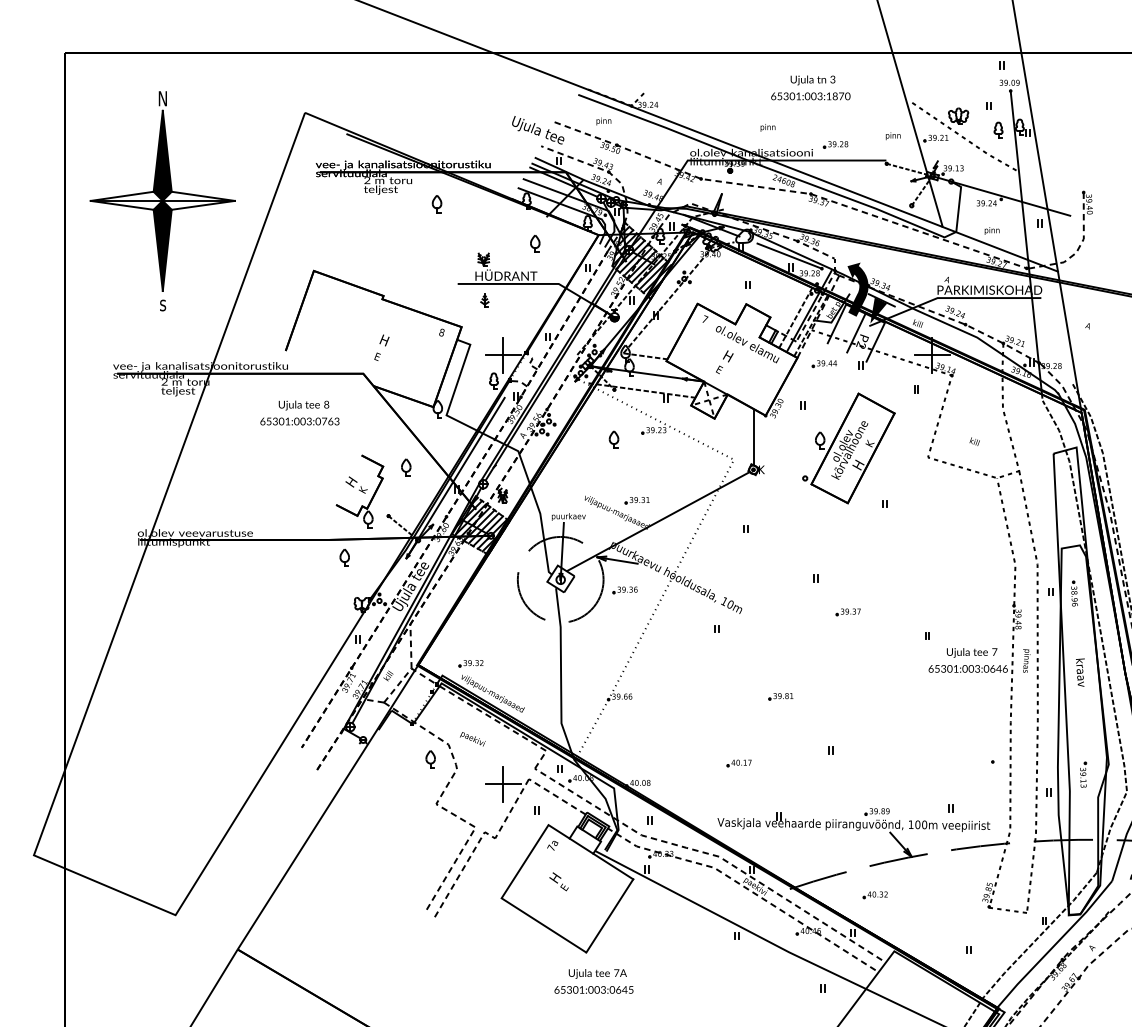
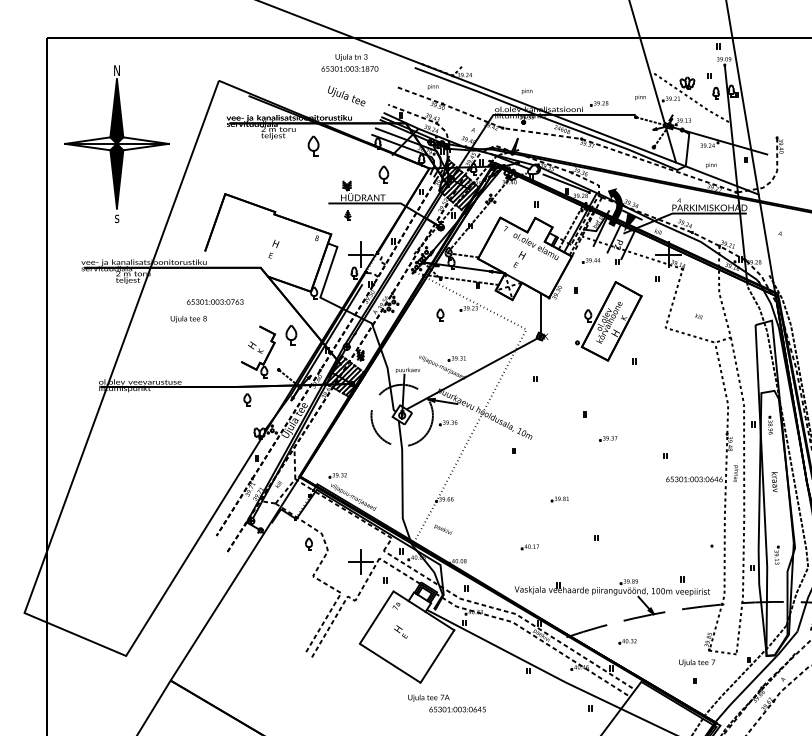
text: (810, 87) -> (349, 62), moved
text: (767, 127) -> (526, 91), moved
text: (538, 130) -> (346, 96), moved
part: (436, 204) -> (313, 146), size x1.6
part: (535, 243) -> (384, 174), size x1.4
text: (303, 405) -> (188, 319), moved
part: (406, 467) -> (291, 335), size x1.6
text: (971, 652) -> (696, 662), moved
text: (472, 739) -> (442, 530), moved
text: (593, 989) -> (457, 709), moved

